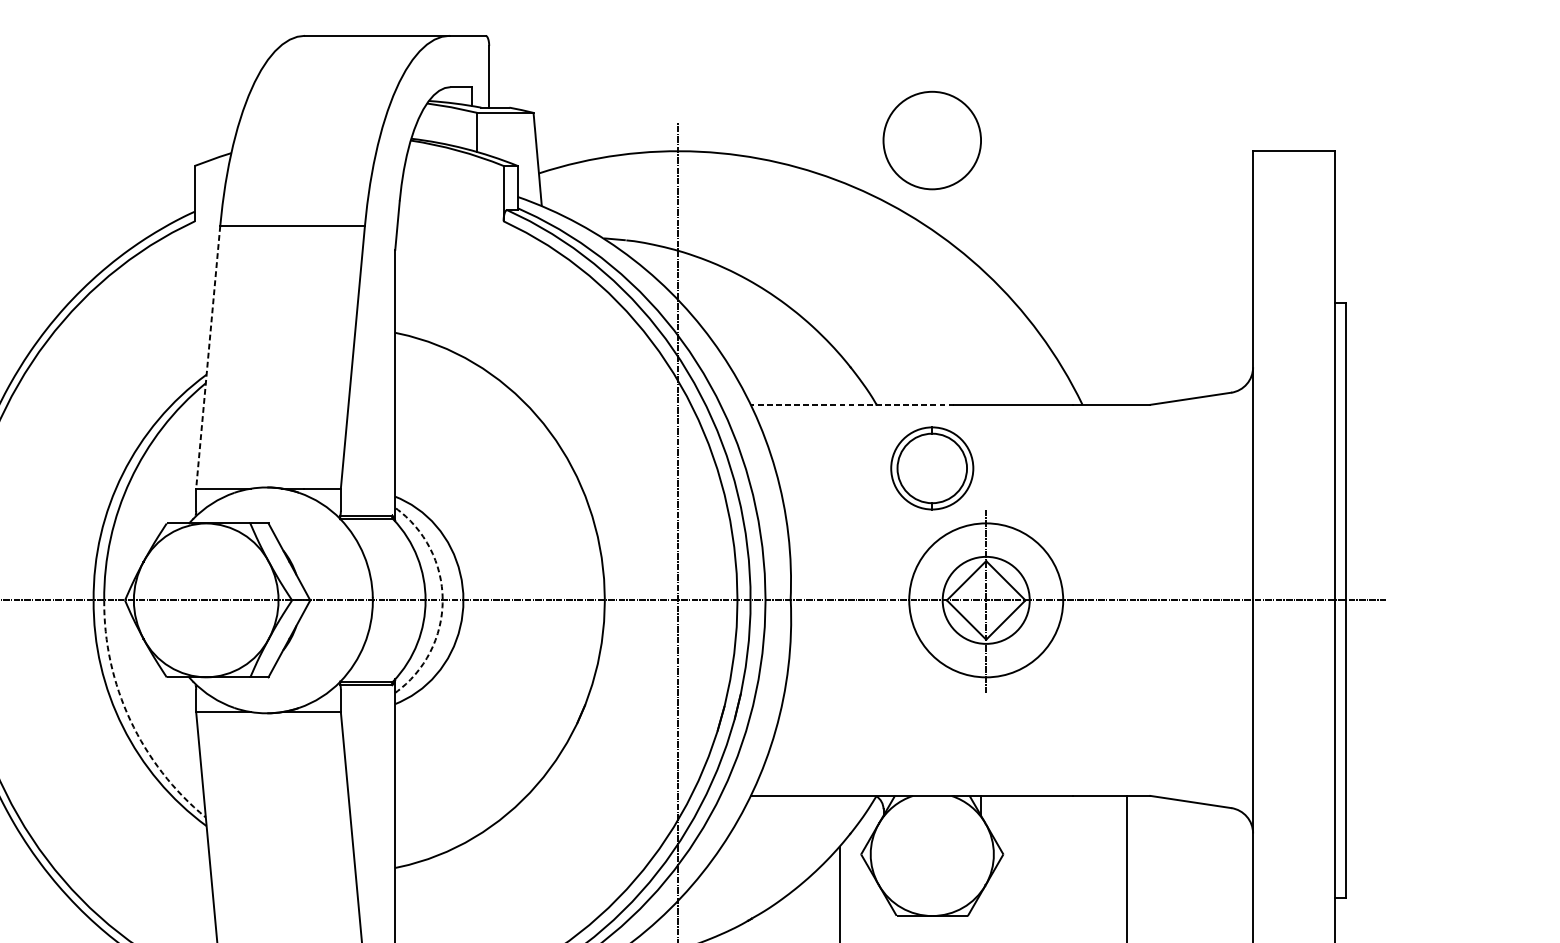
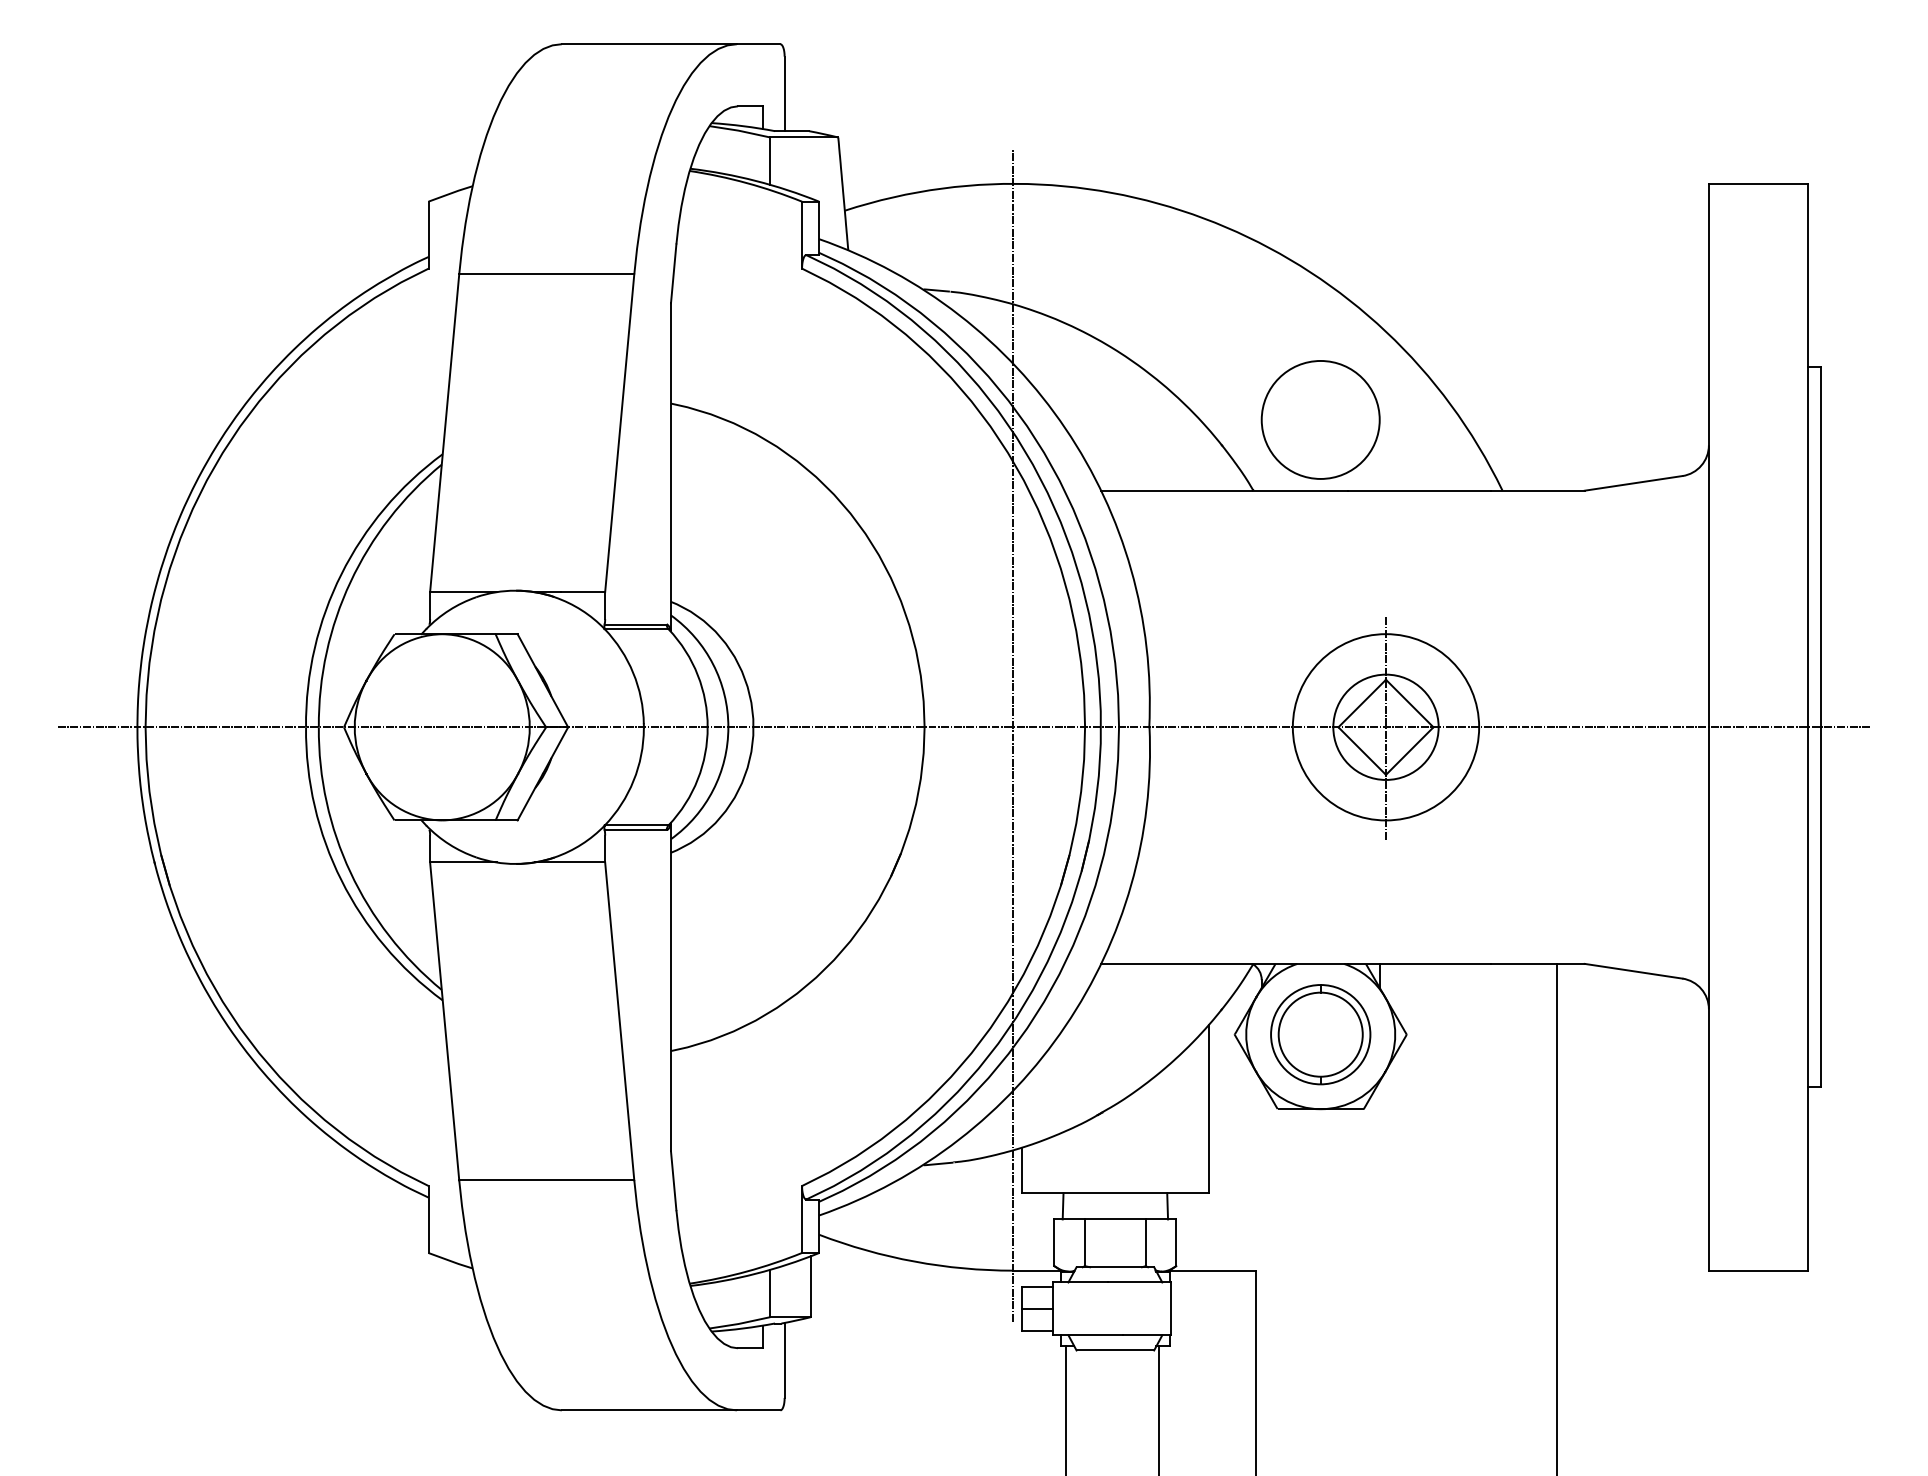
circle: (932, 140) -> (1320, 419), moved
line: (208, 357) -> (444, 433), dashed -> solid
line: (851, 404) -> (1223, 490), dashed -> solid
part: (932, 468) -> (1320, 1034), moved
arc: (442, 600) -> (728, 727), dashed -> solid
arc: (130, 720) -> (350, 872), dashed -> solid

